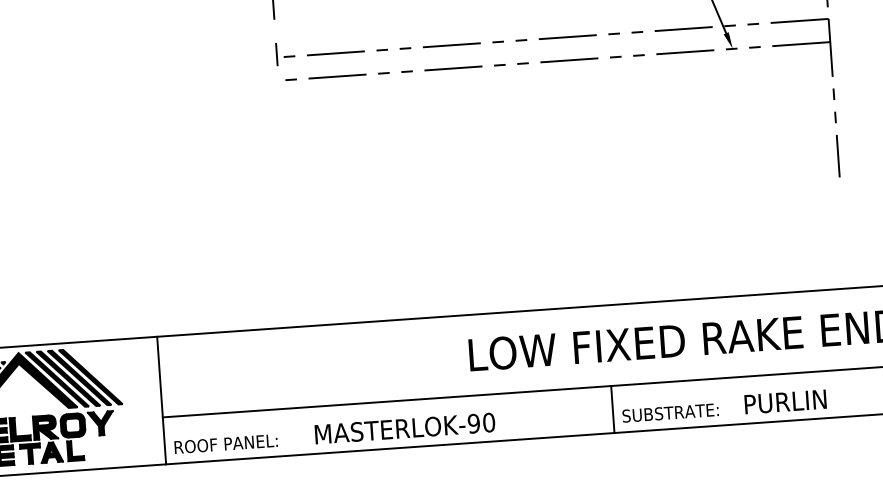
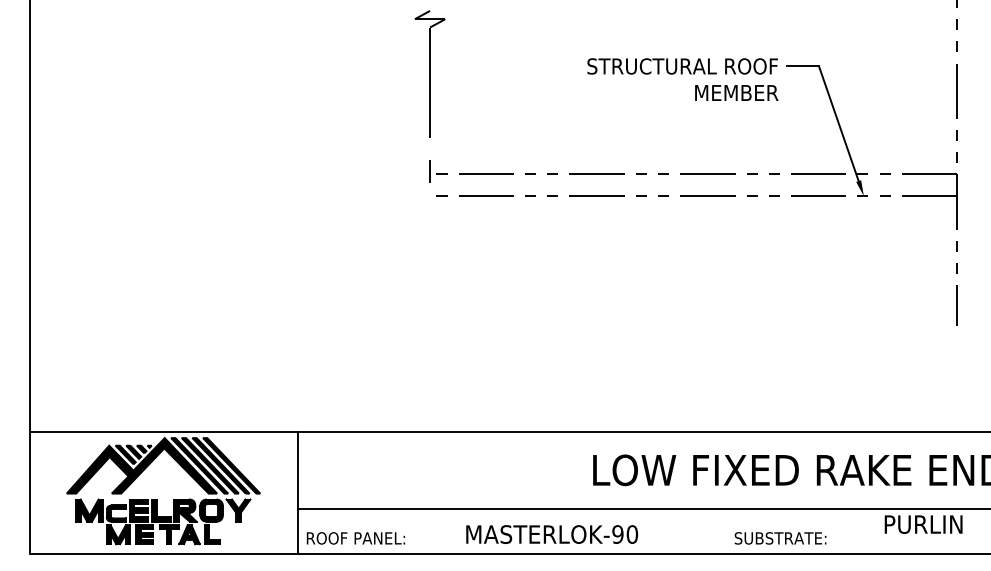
text: (785, 401) -> (923, 524), moved
line: (612, 408) -> (725, 530), removed
text: (405, 428) -> (552, 534), moved

